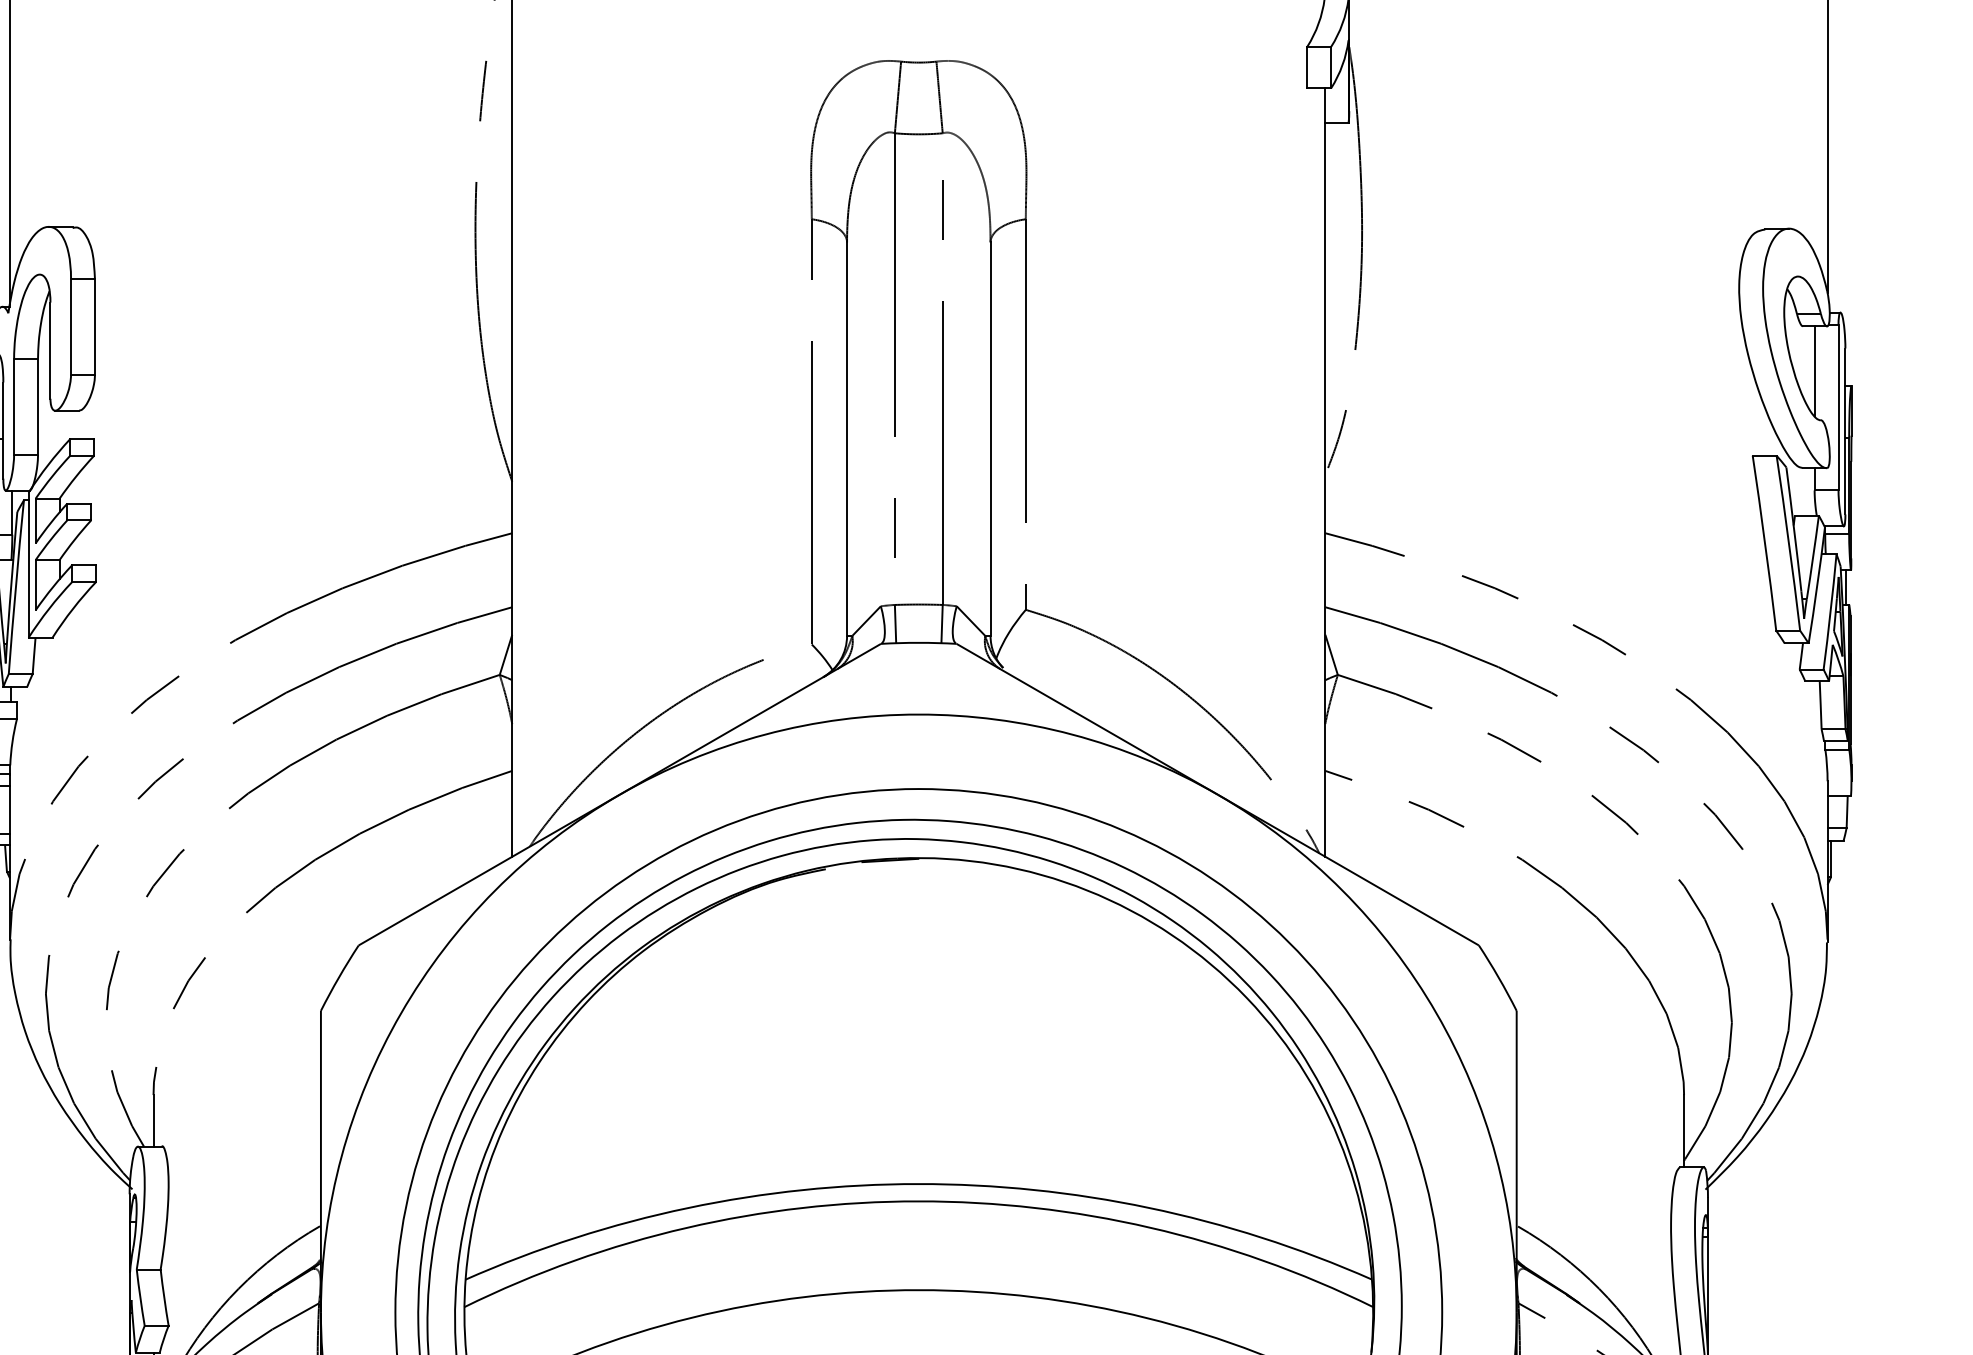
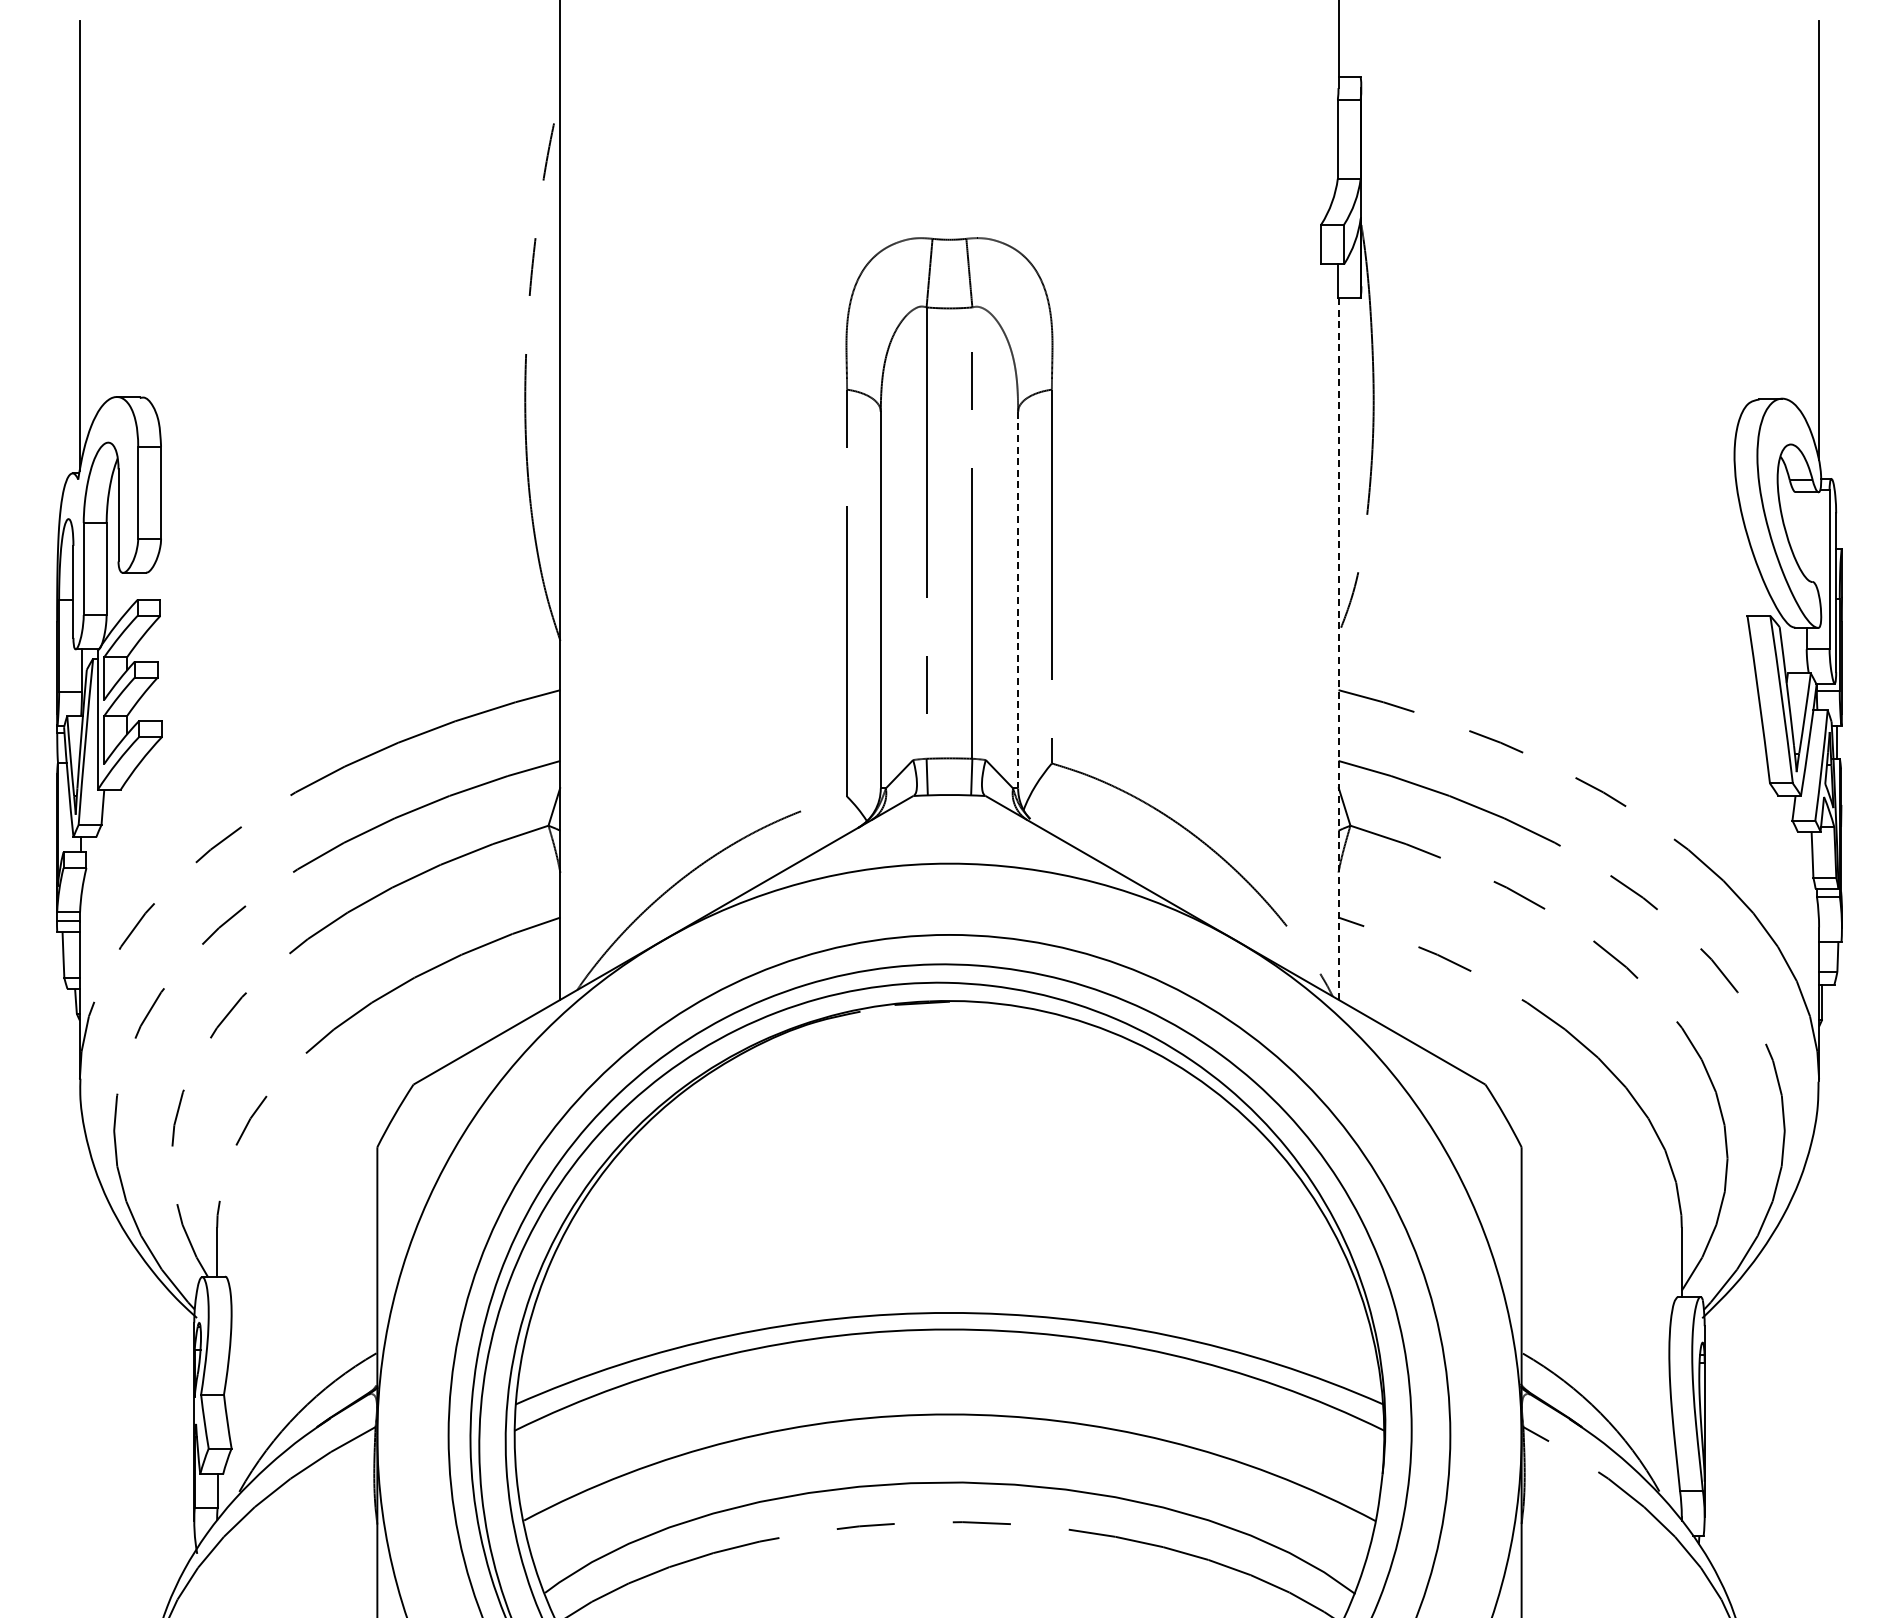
line: (1814, 370) -> (1806, 534), removed
line: (990, 439) -> (1018, 600), solid -> dashed
line: (1325, 489) -> (1338, 648), solid -> dashed

